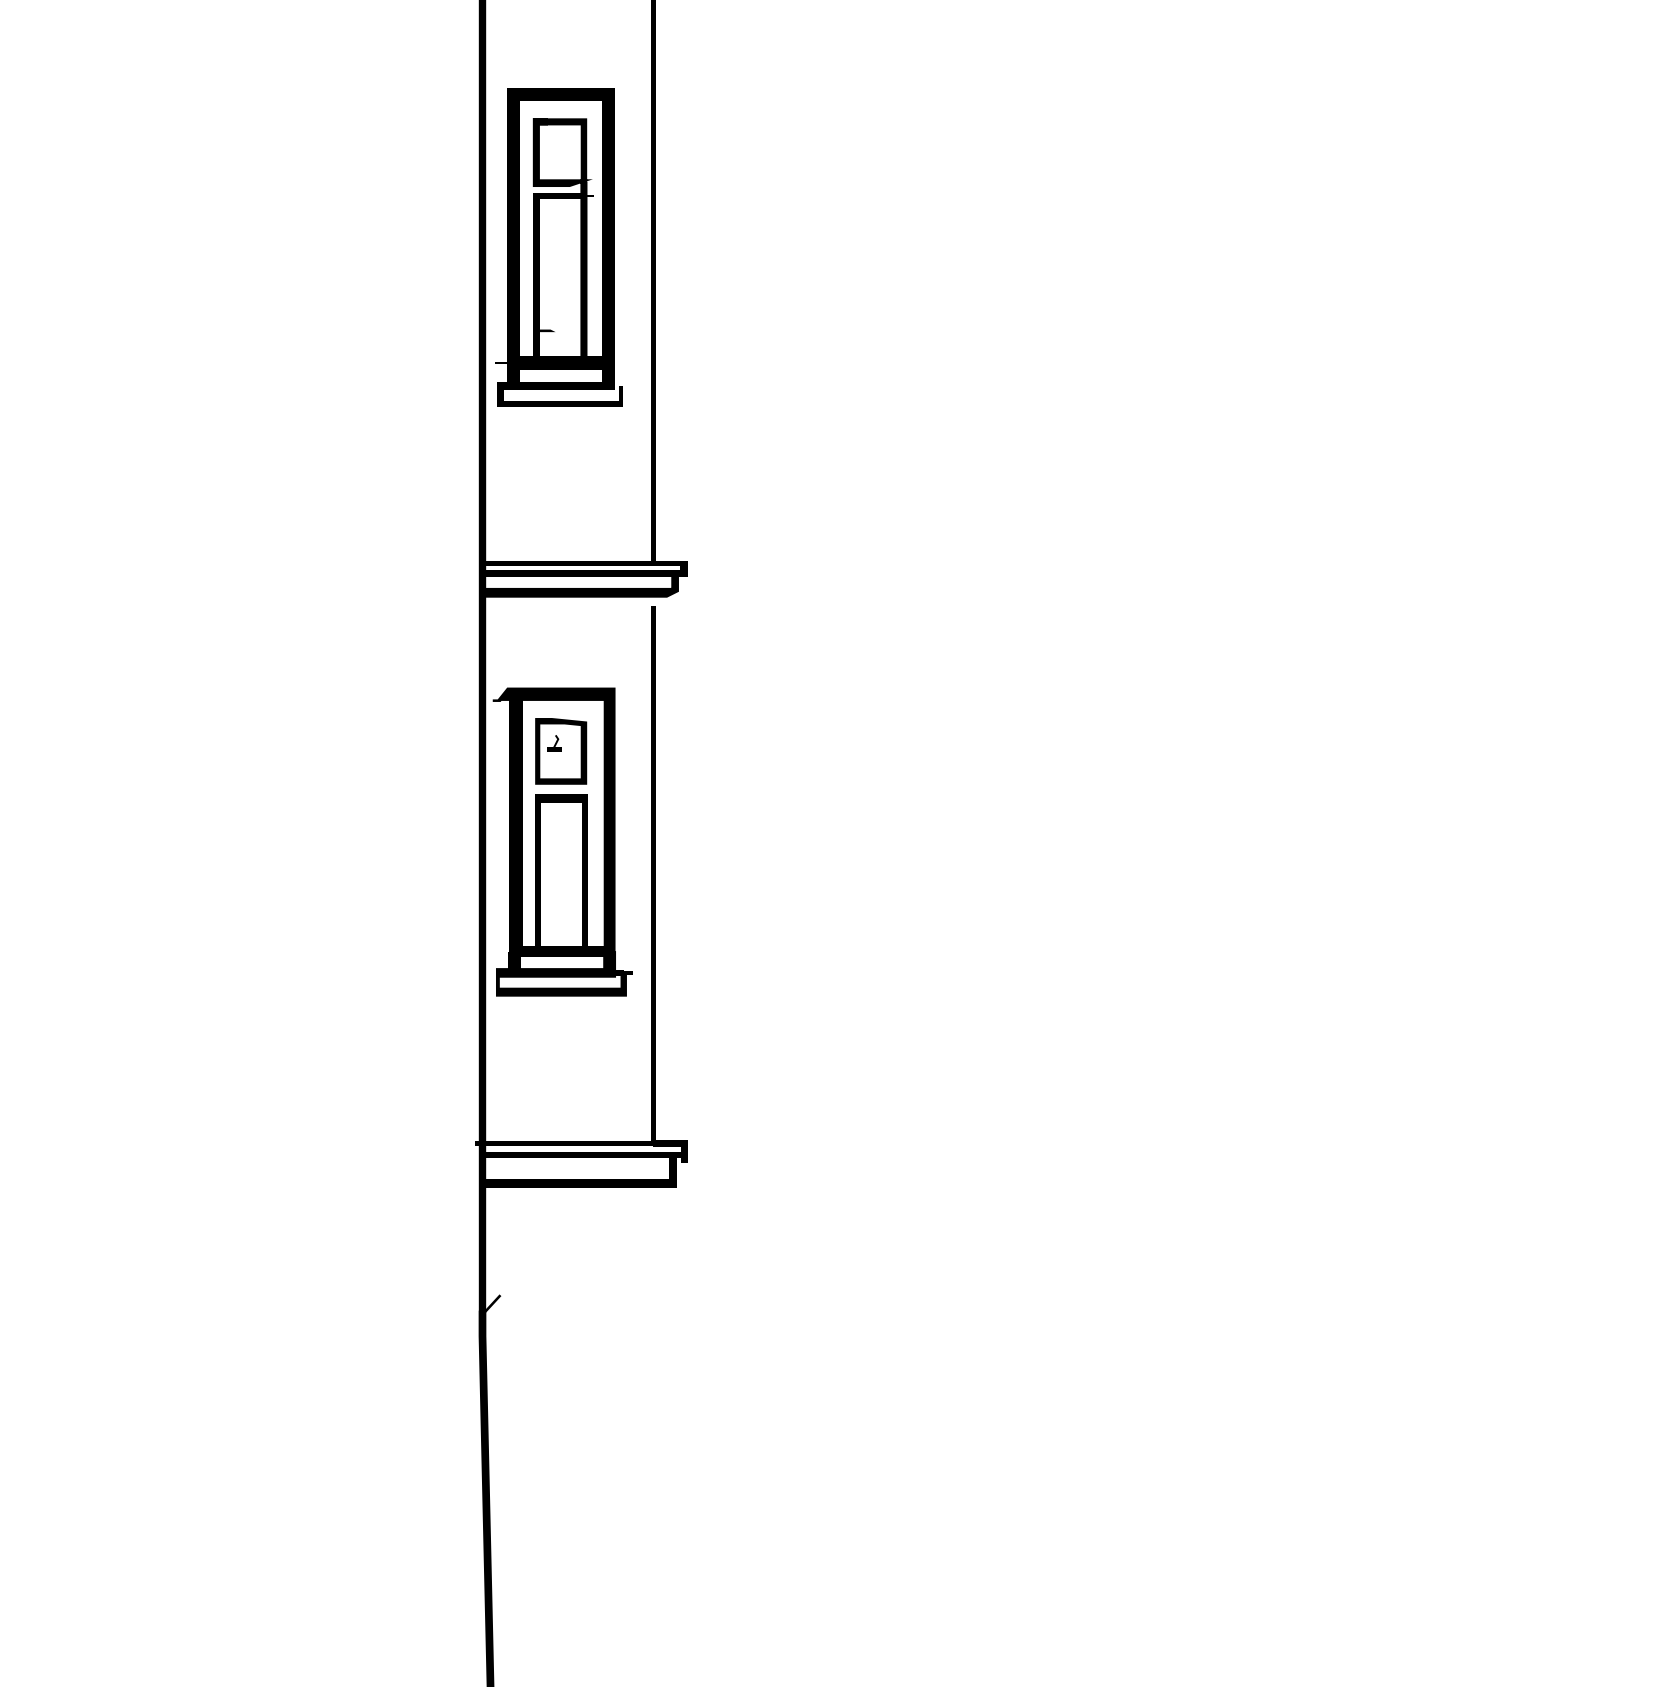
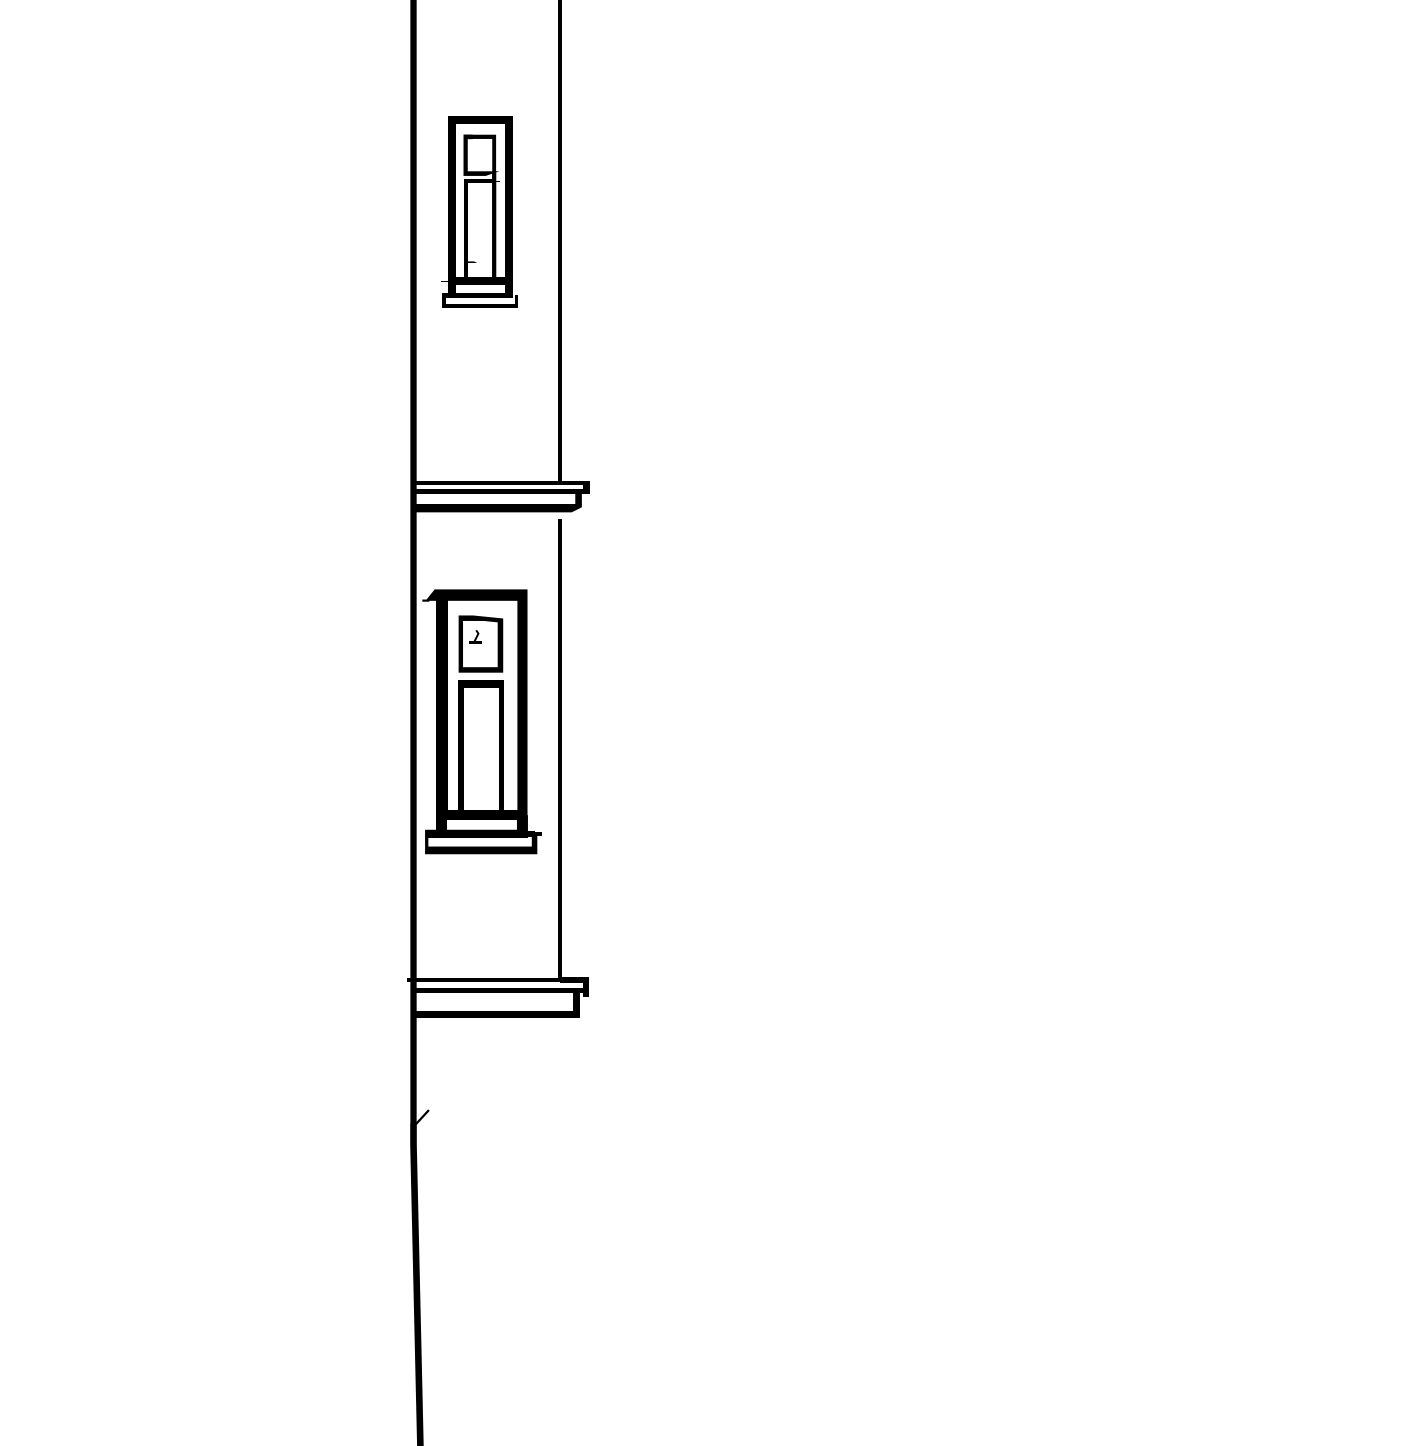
part: (559, 246) -> (479, 211), size x0.7

